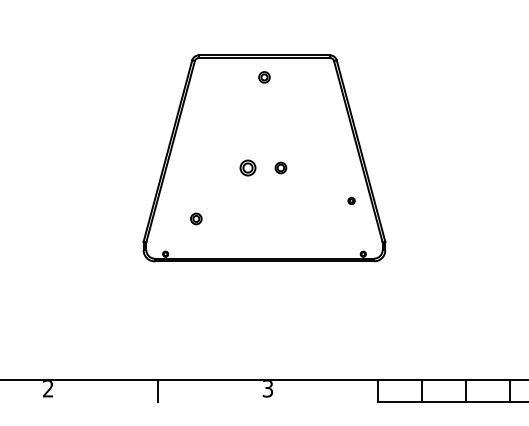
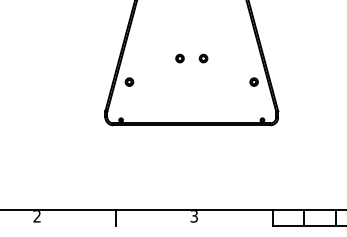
part: (247, 167) -> (179, 58), size x0.71
part: (351, 200) -> (254, 81), size x1.67
part: (196, 218) -> (129, 81), moved

